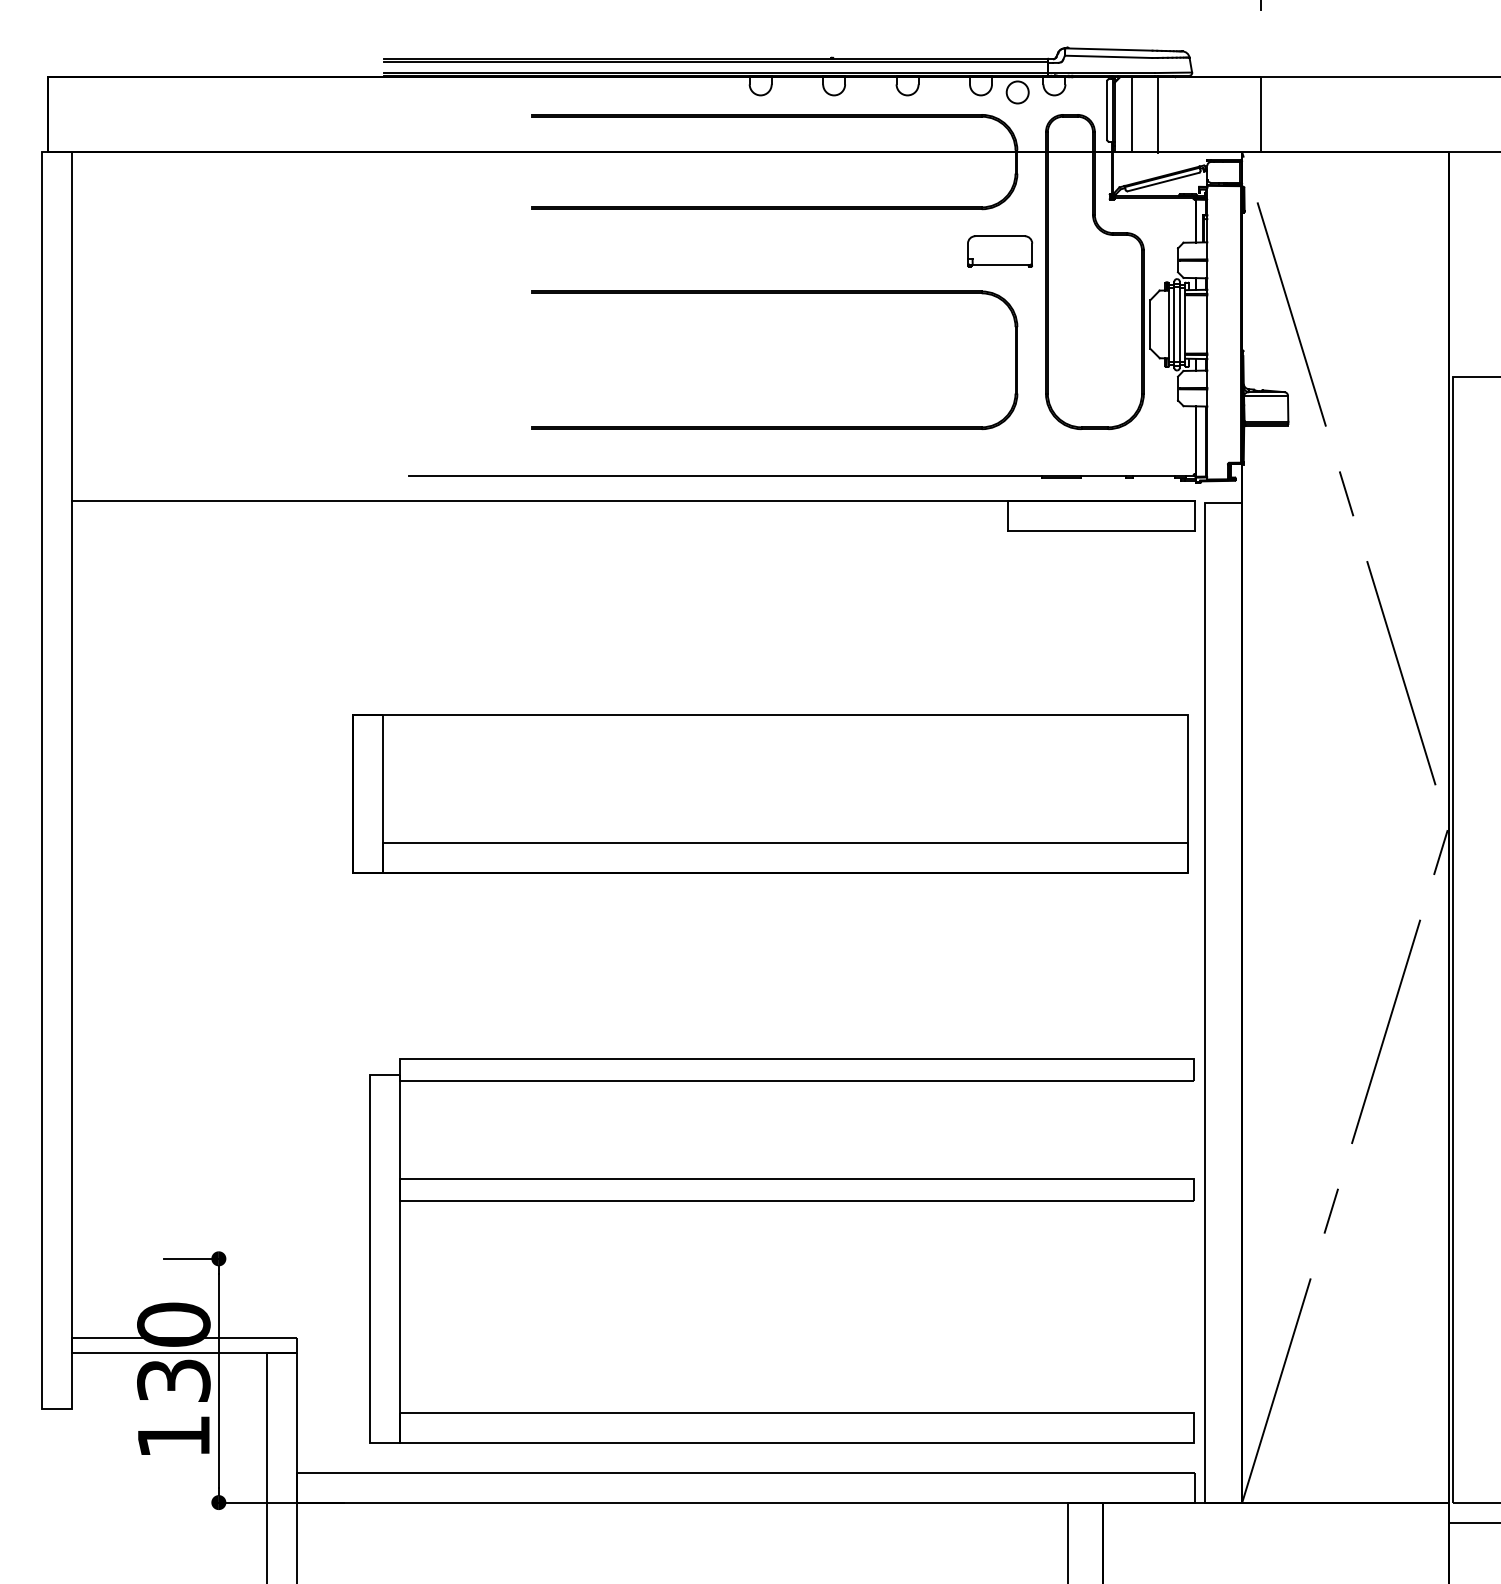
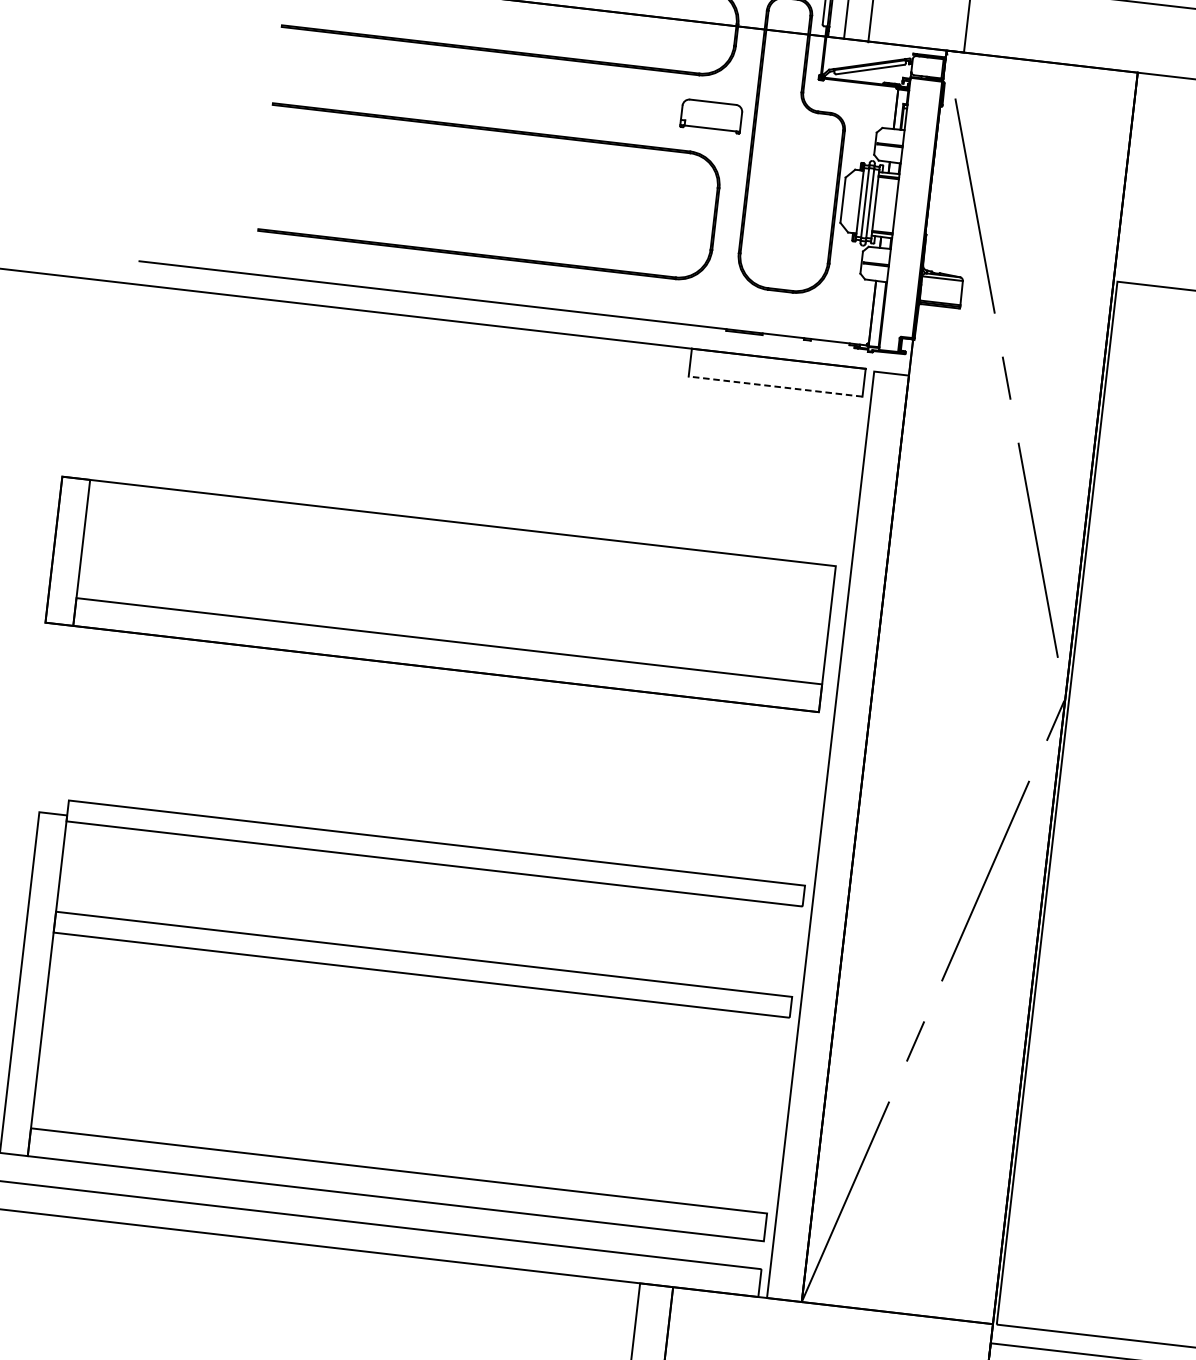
line: (1101, 531) -> (775, 386), solid -> dashed

